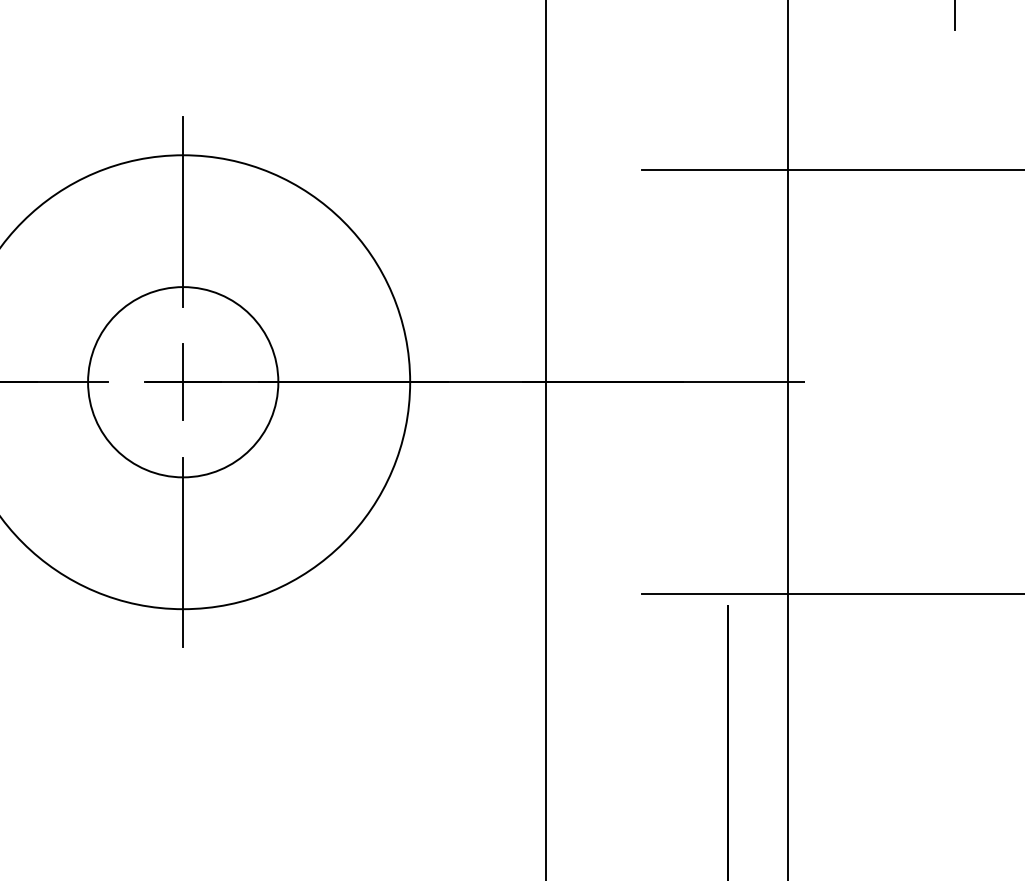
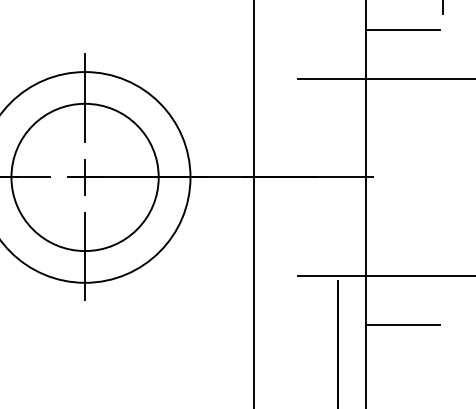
line: (866, 63) -> (402, 29), added
circle: (181, 382) -> (84, 177), size x1.67
line: (866, 698) -> (402, 324), added

